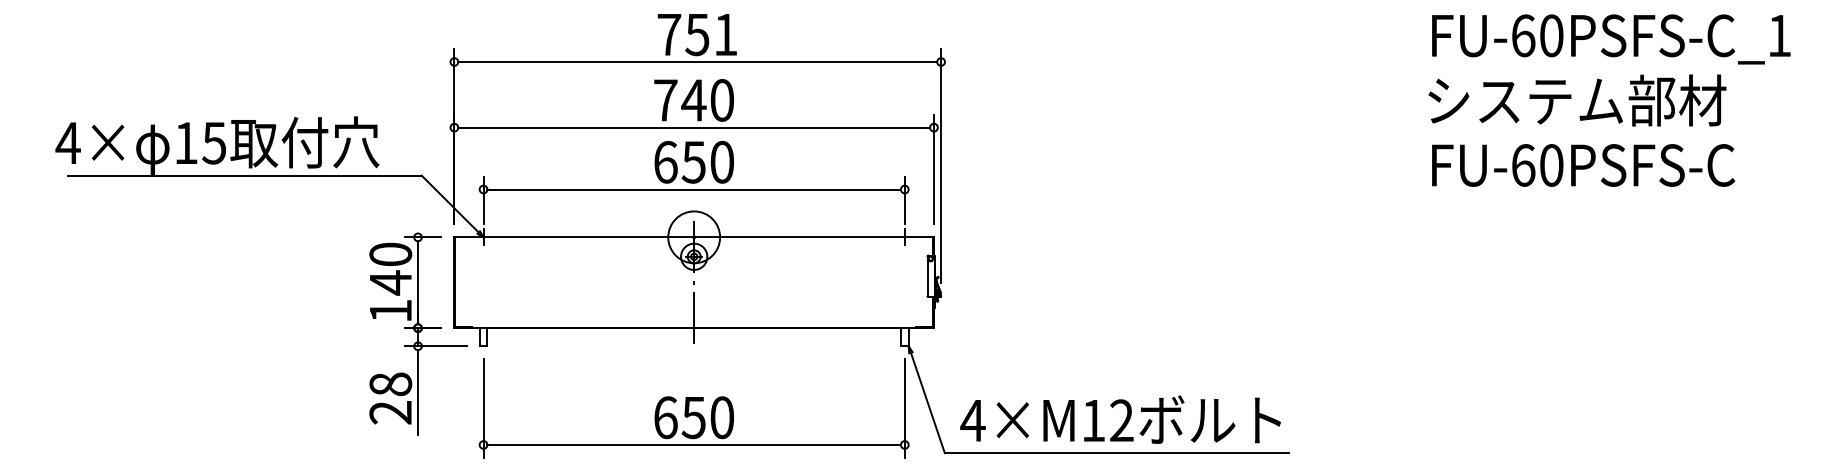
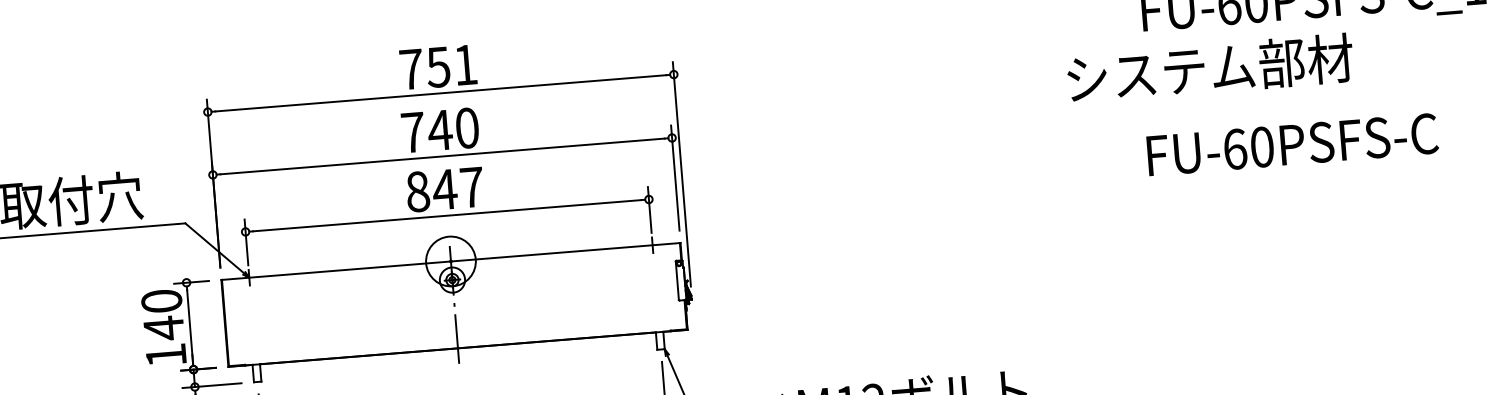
text: (1577, 100) -> (1210, 68), moved
text: (694, 161) -> (445, 188), 650 -> 847
text: (1583, 165) -> (1292, 144), moved

